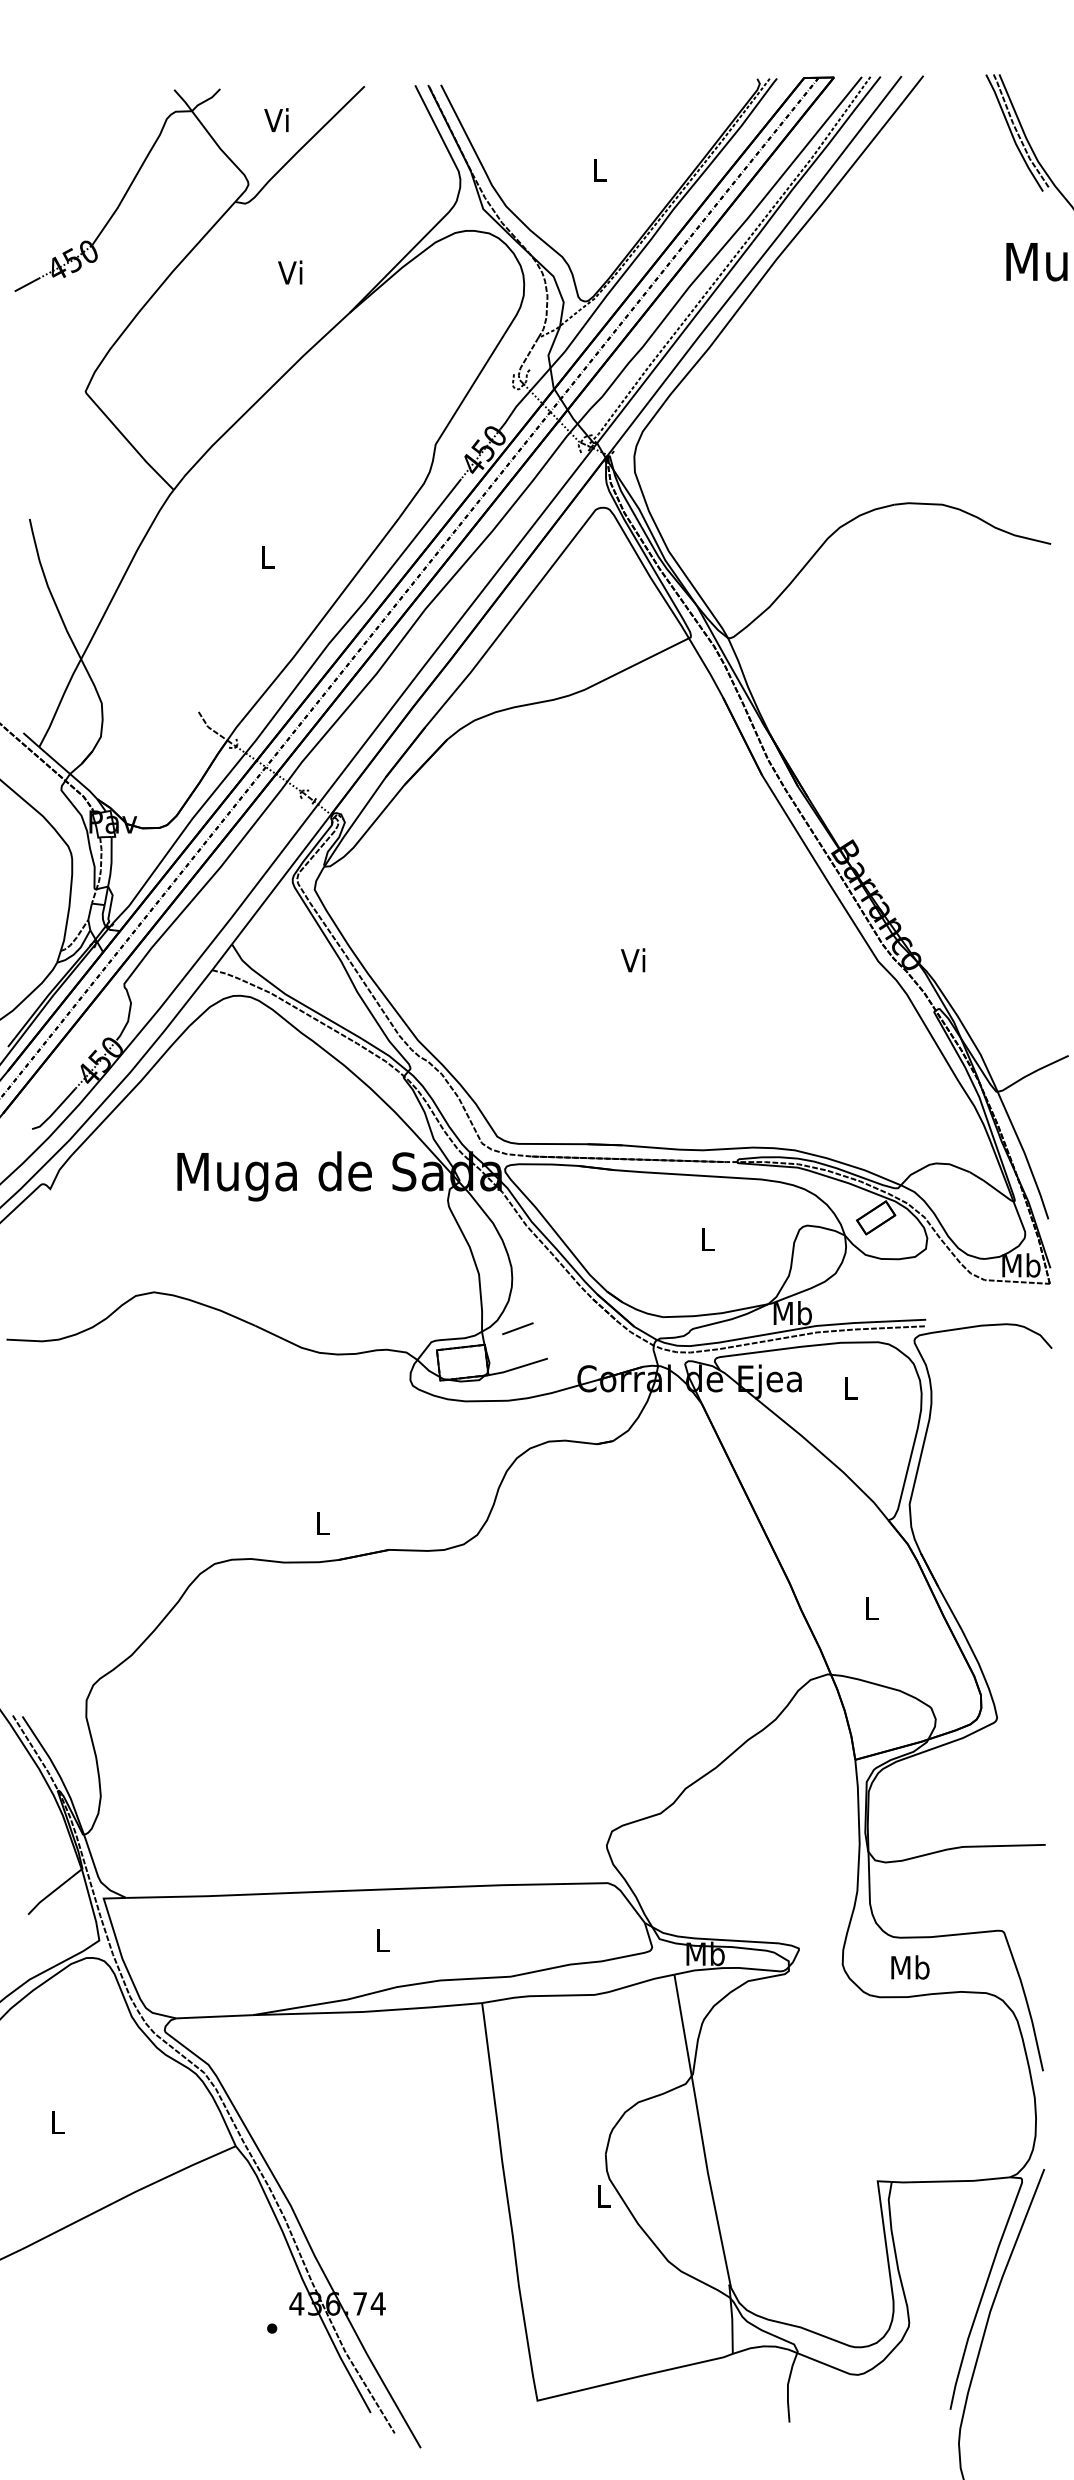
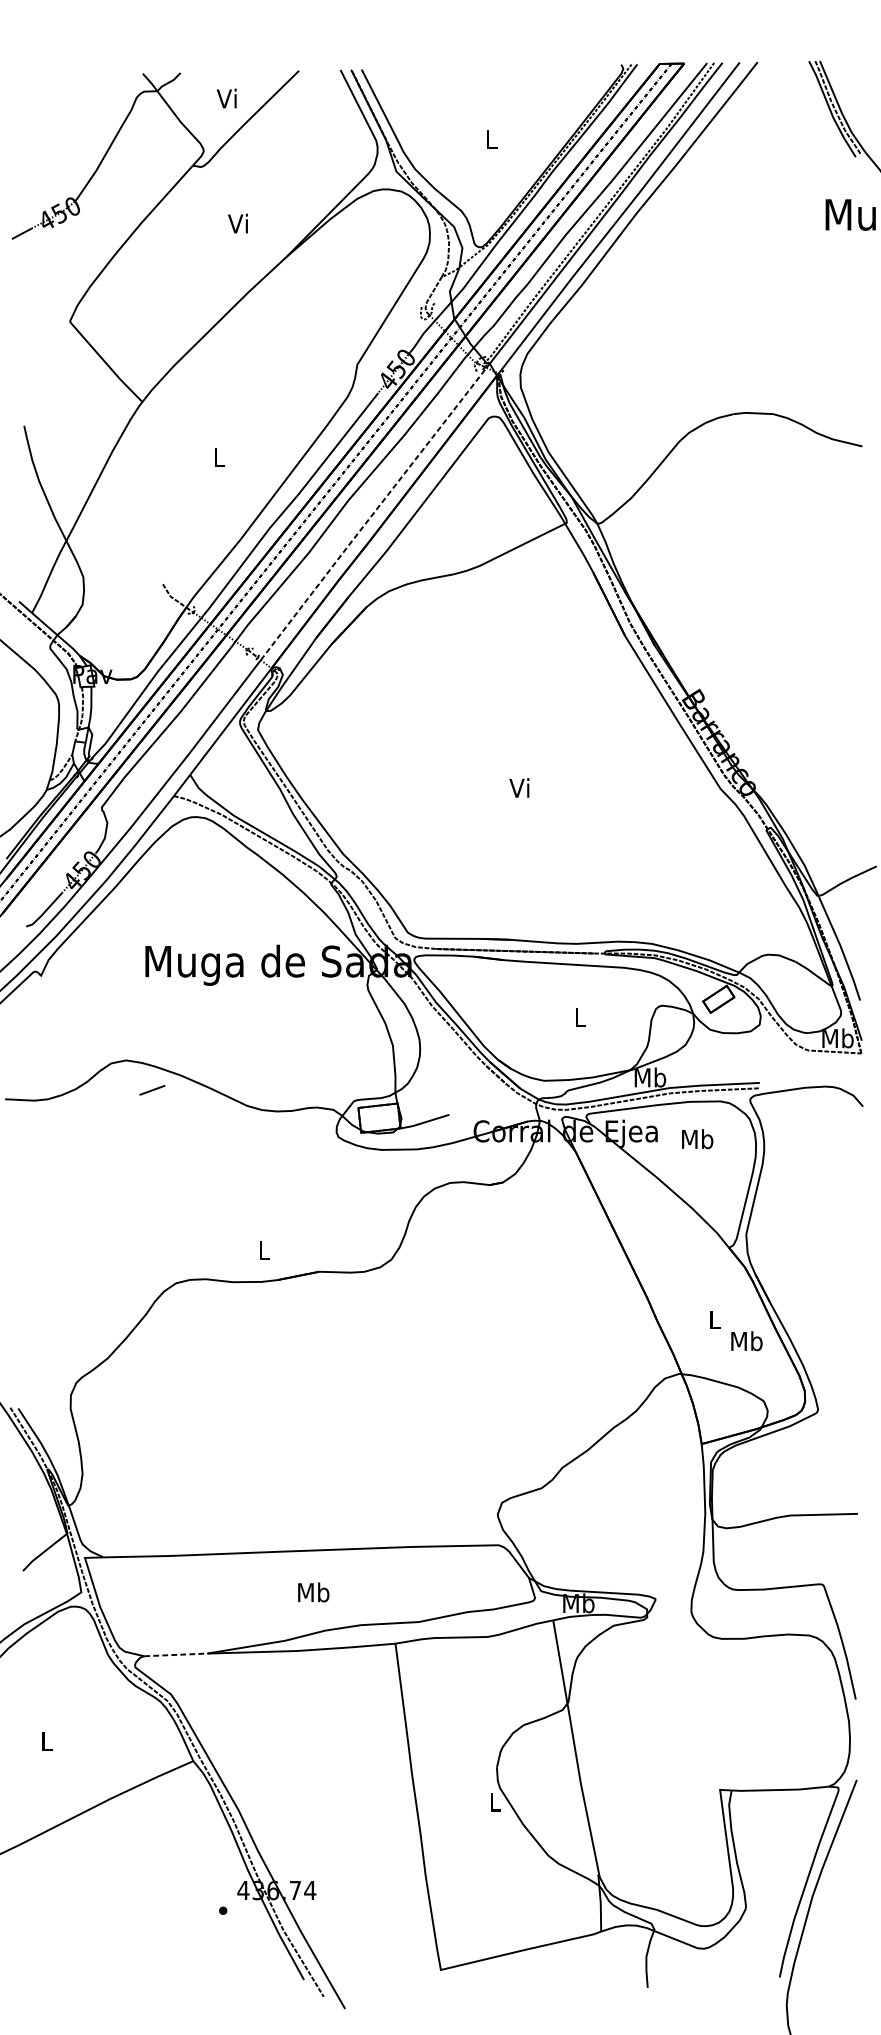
line: (454, 626) -> (372, 514), solid -> dashed
line: (517, 1328) -> (152, 1090), moved
text: (850, 1388) -> (697, 1139), L -> Mb
text: (382, 1940) -> (313, 1592), L -> Mb
text: (910, 1967) -> (746, 1341), moved
line: (214, 2016) -> (175, 1654), solid -> dashed

